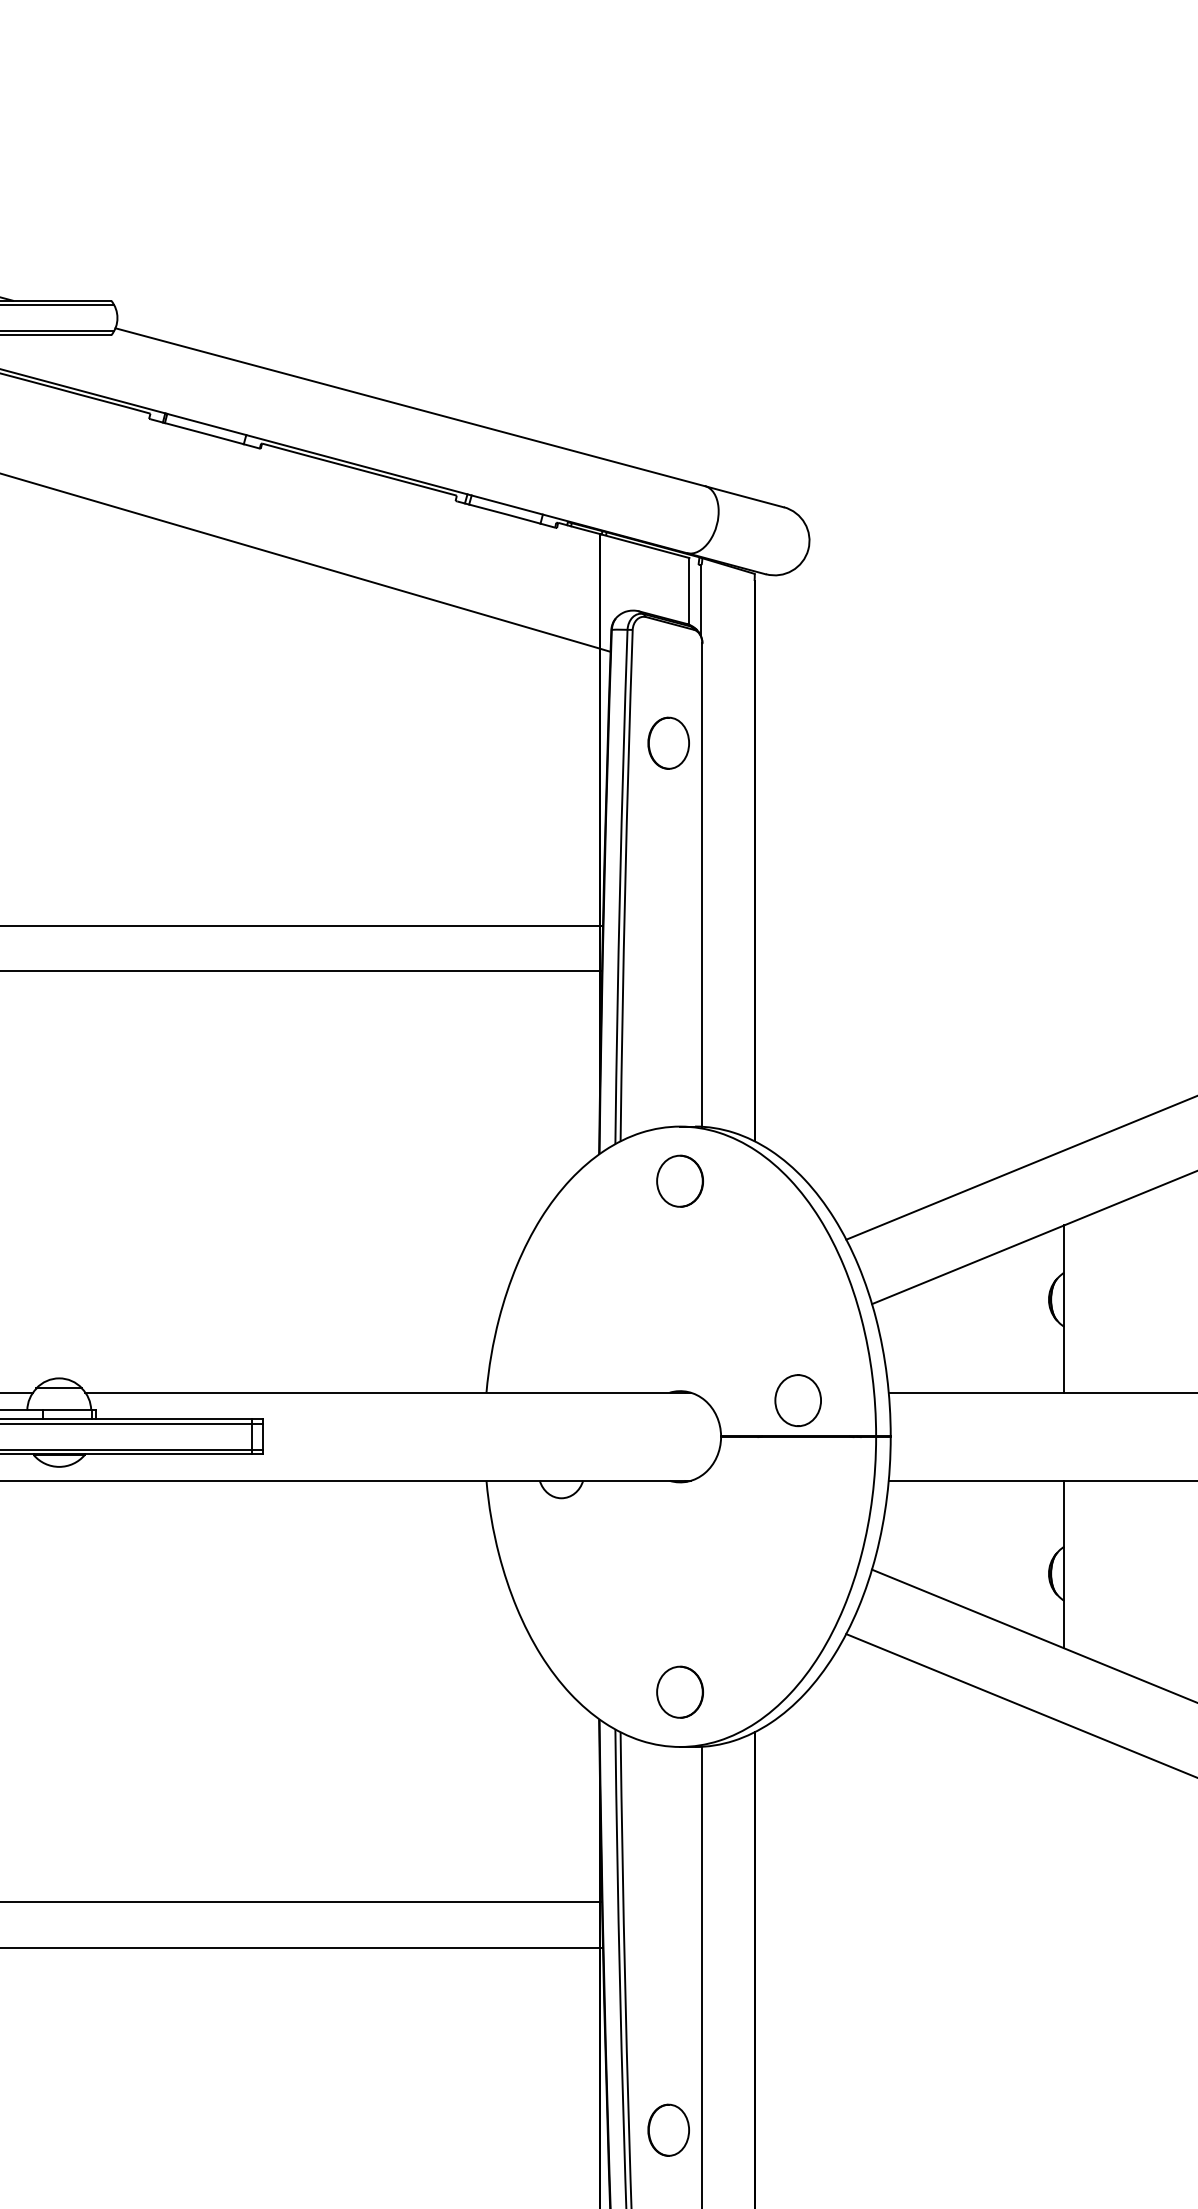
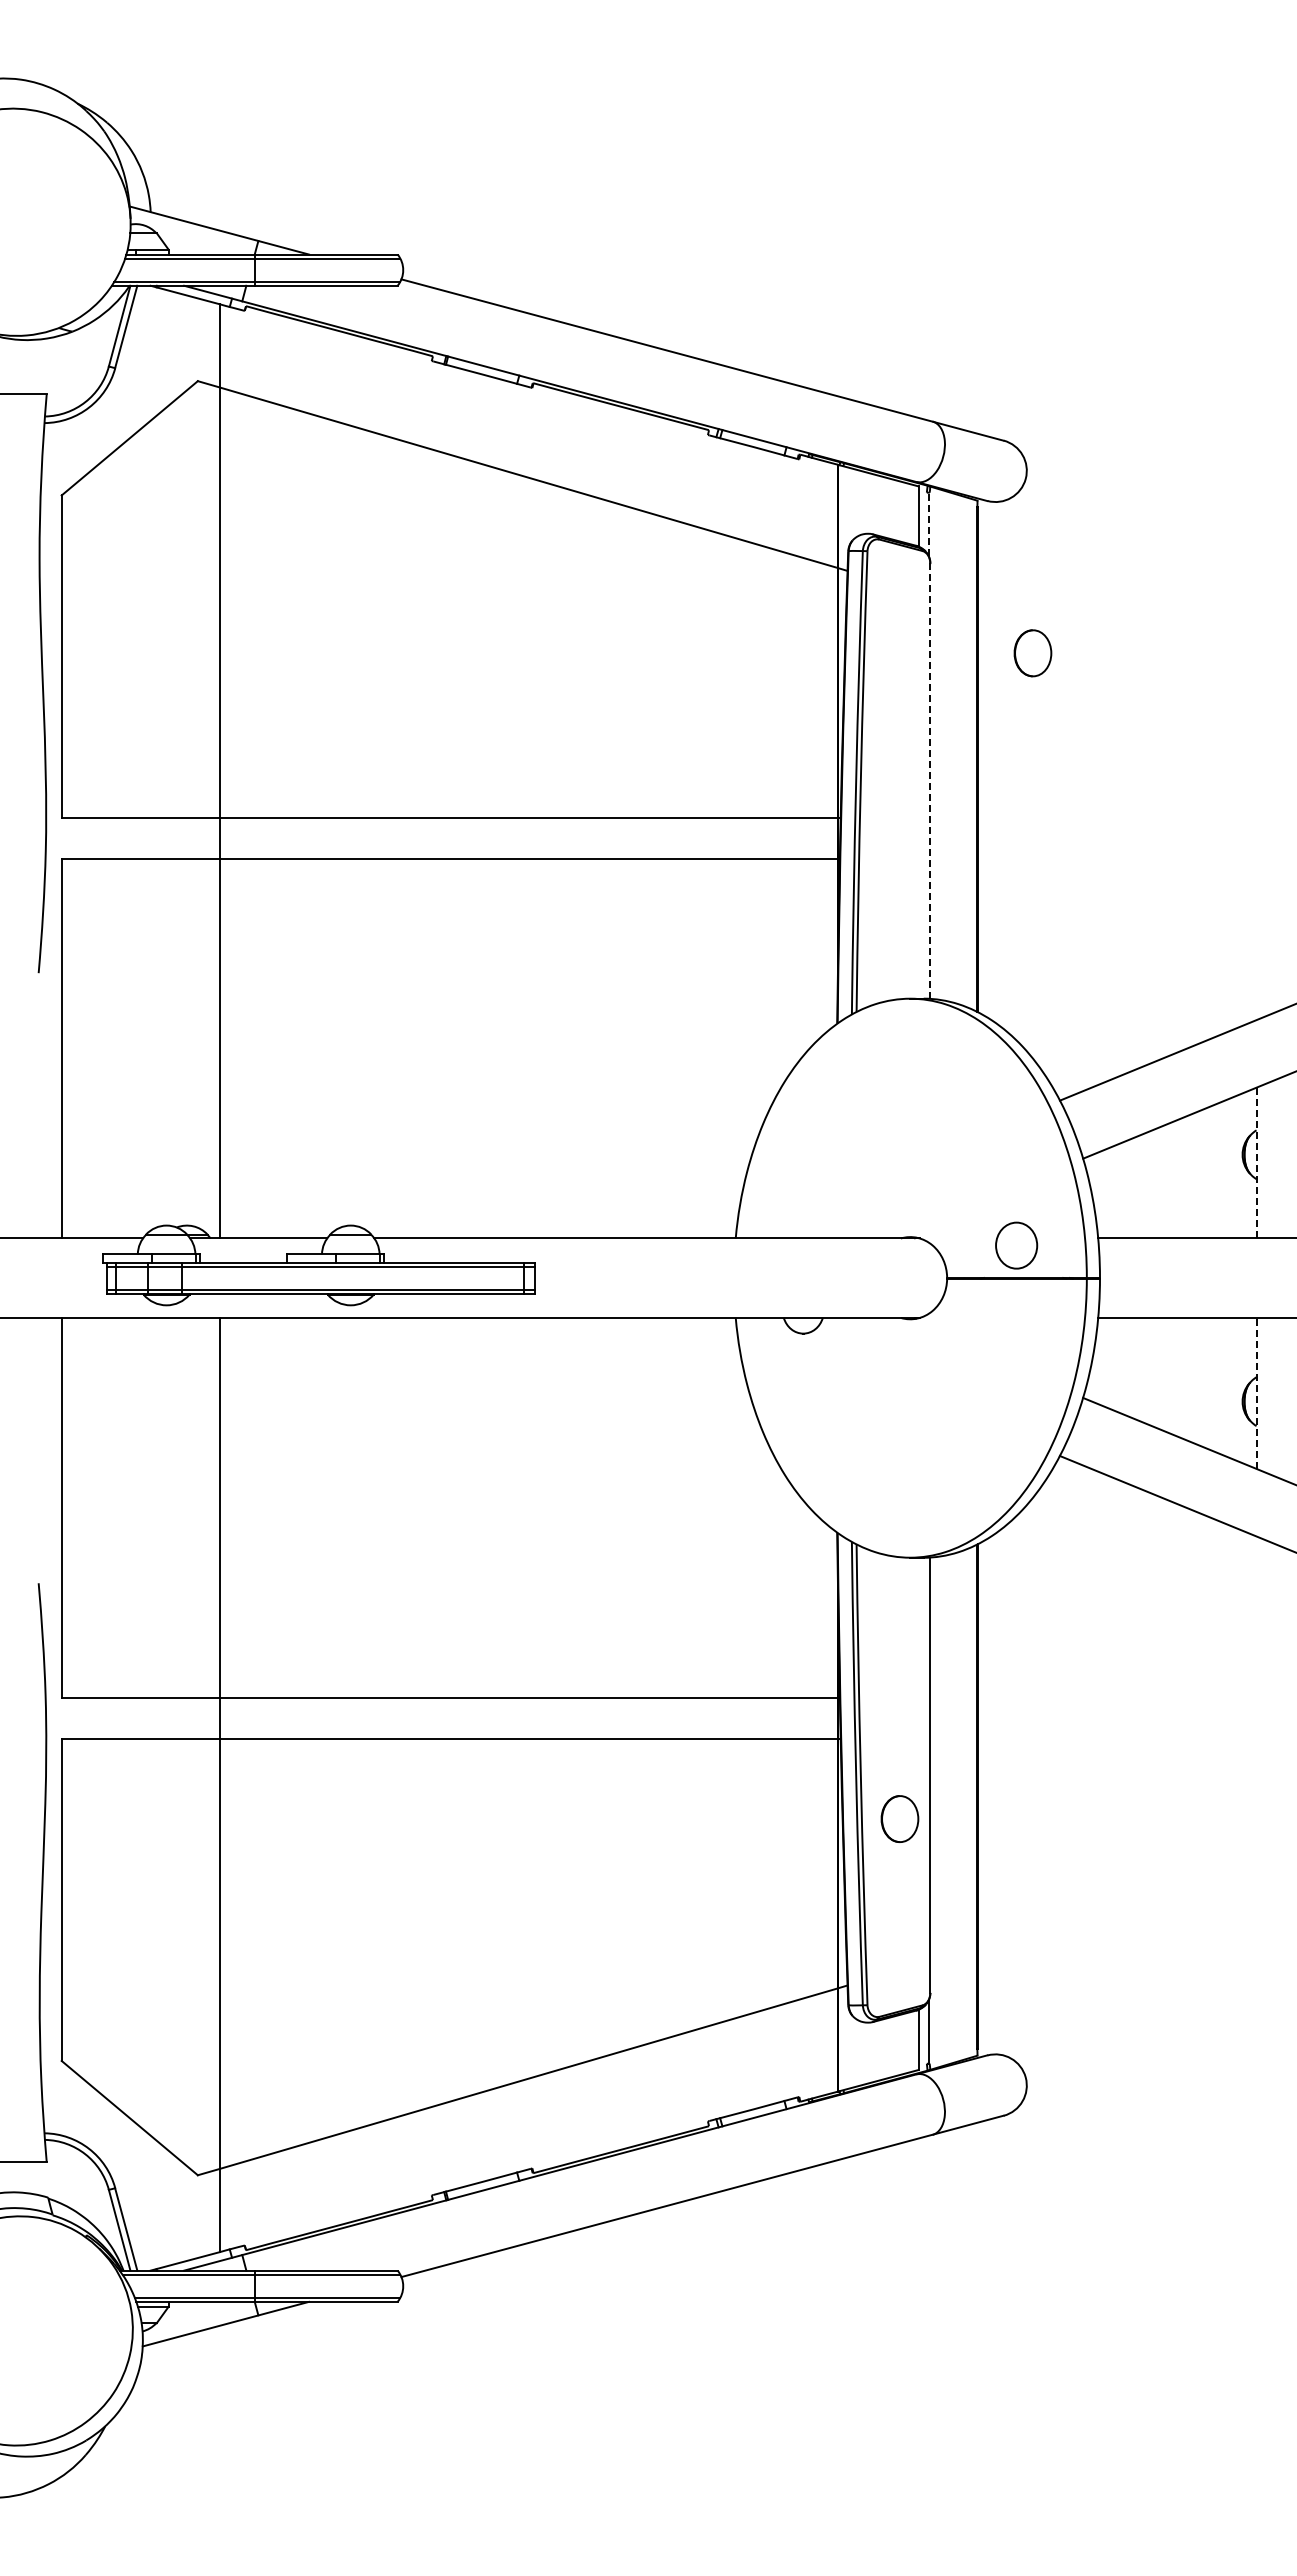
line: (700, 600) -> (928, 524), solid -> dashed
part: (668, 743) -> (1032, 653), moved
line: (702, 885) -> (930, 781), solid -> dashed
part: (679, 1180) -> (909, 1047), removed
line: (1064, 1309) -> (1256, 1163), solid -> dashed
line: (1064, 1563) -> (1256, 1392), solid -> dashed
part: (679, 1692) -> (909, 1508), removed
part: (668, 2129) -> (899, 1818), moved

